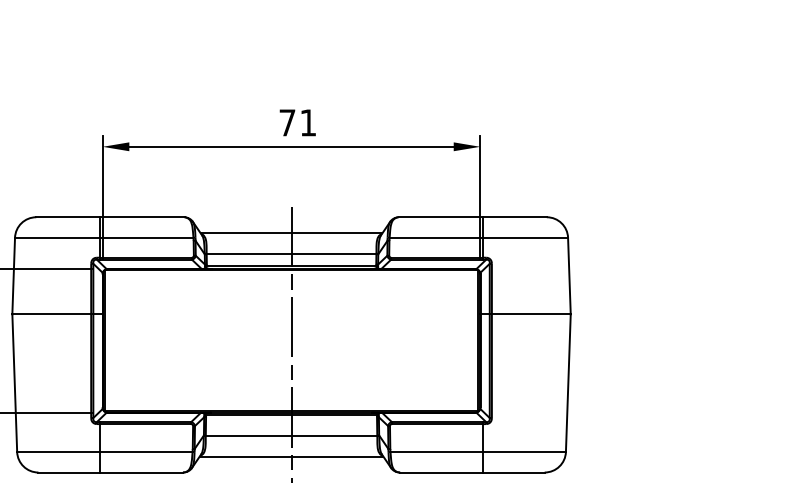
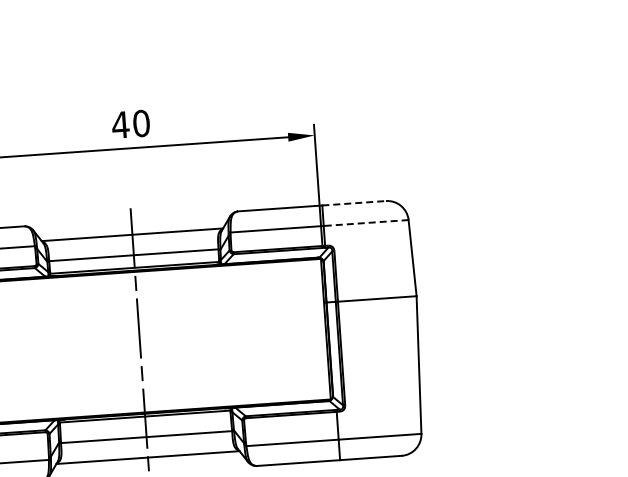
text: (297, 122) -> (130, 123), 71 -> 40
line: (514, 217) -> (353, 203), solid -> dashed
line: (525, 237) -> (366, 222), solid -> dashed

